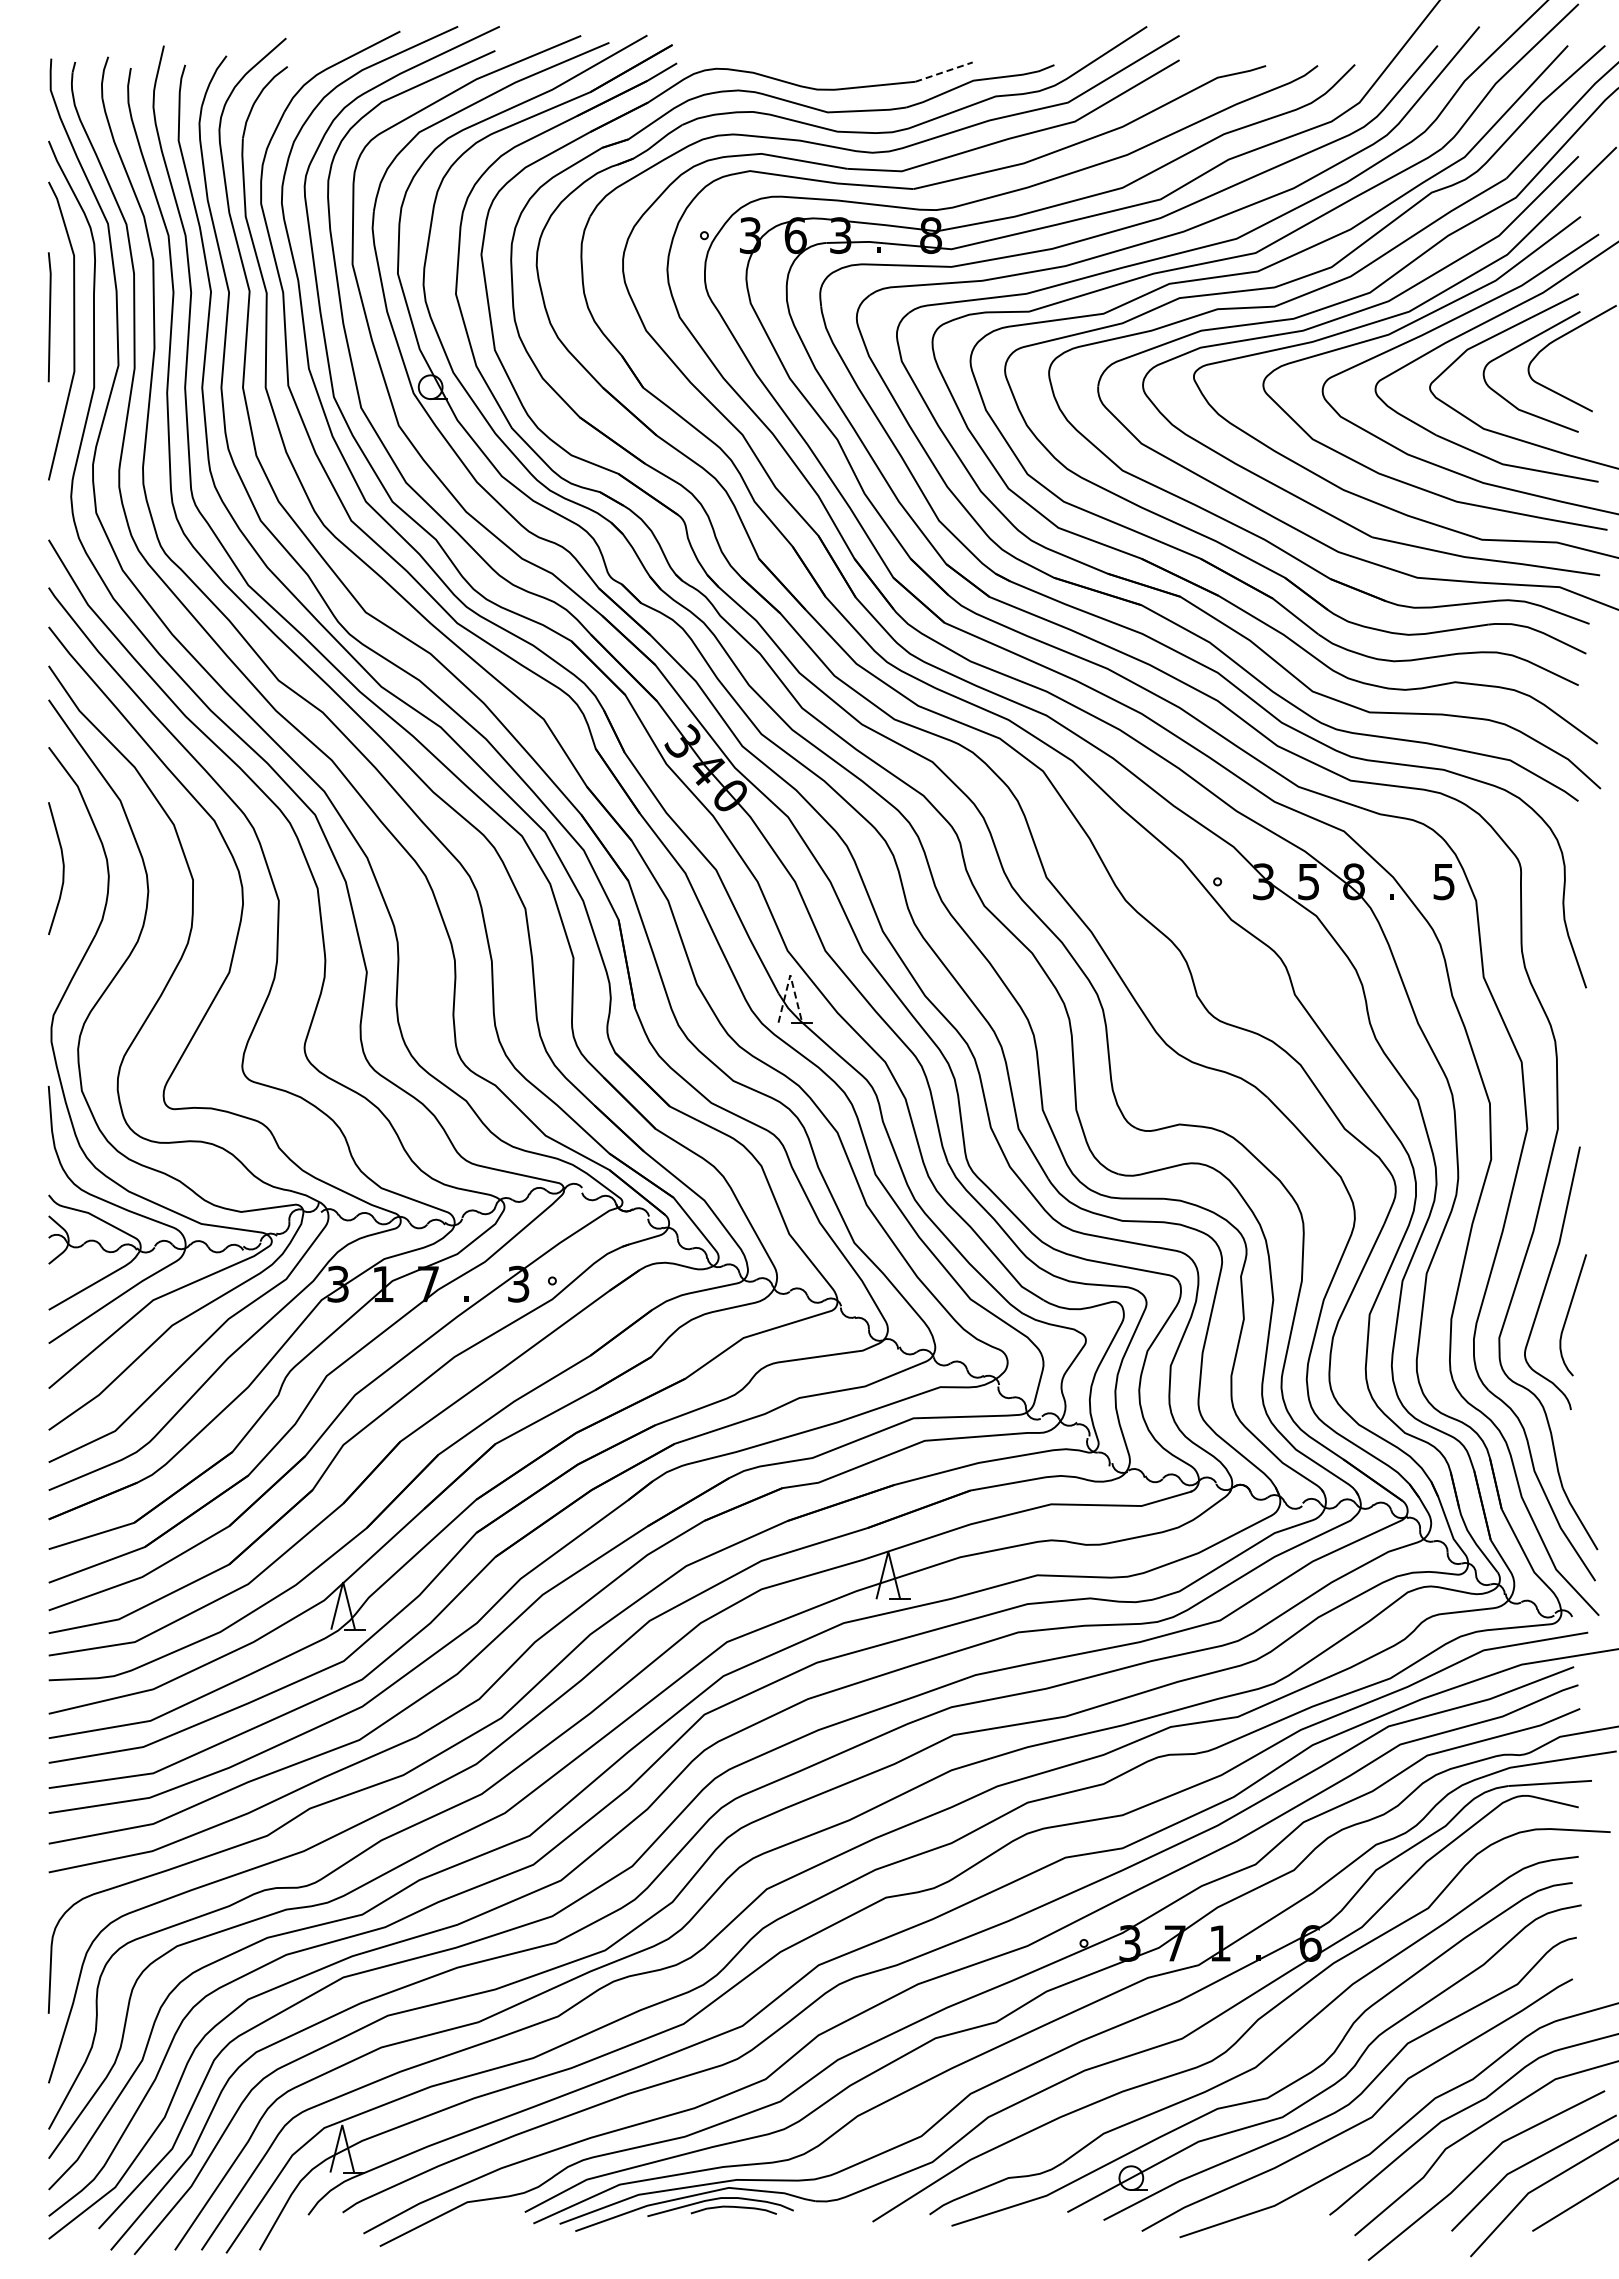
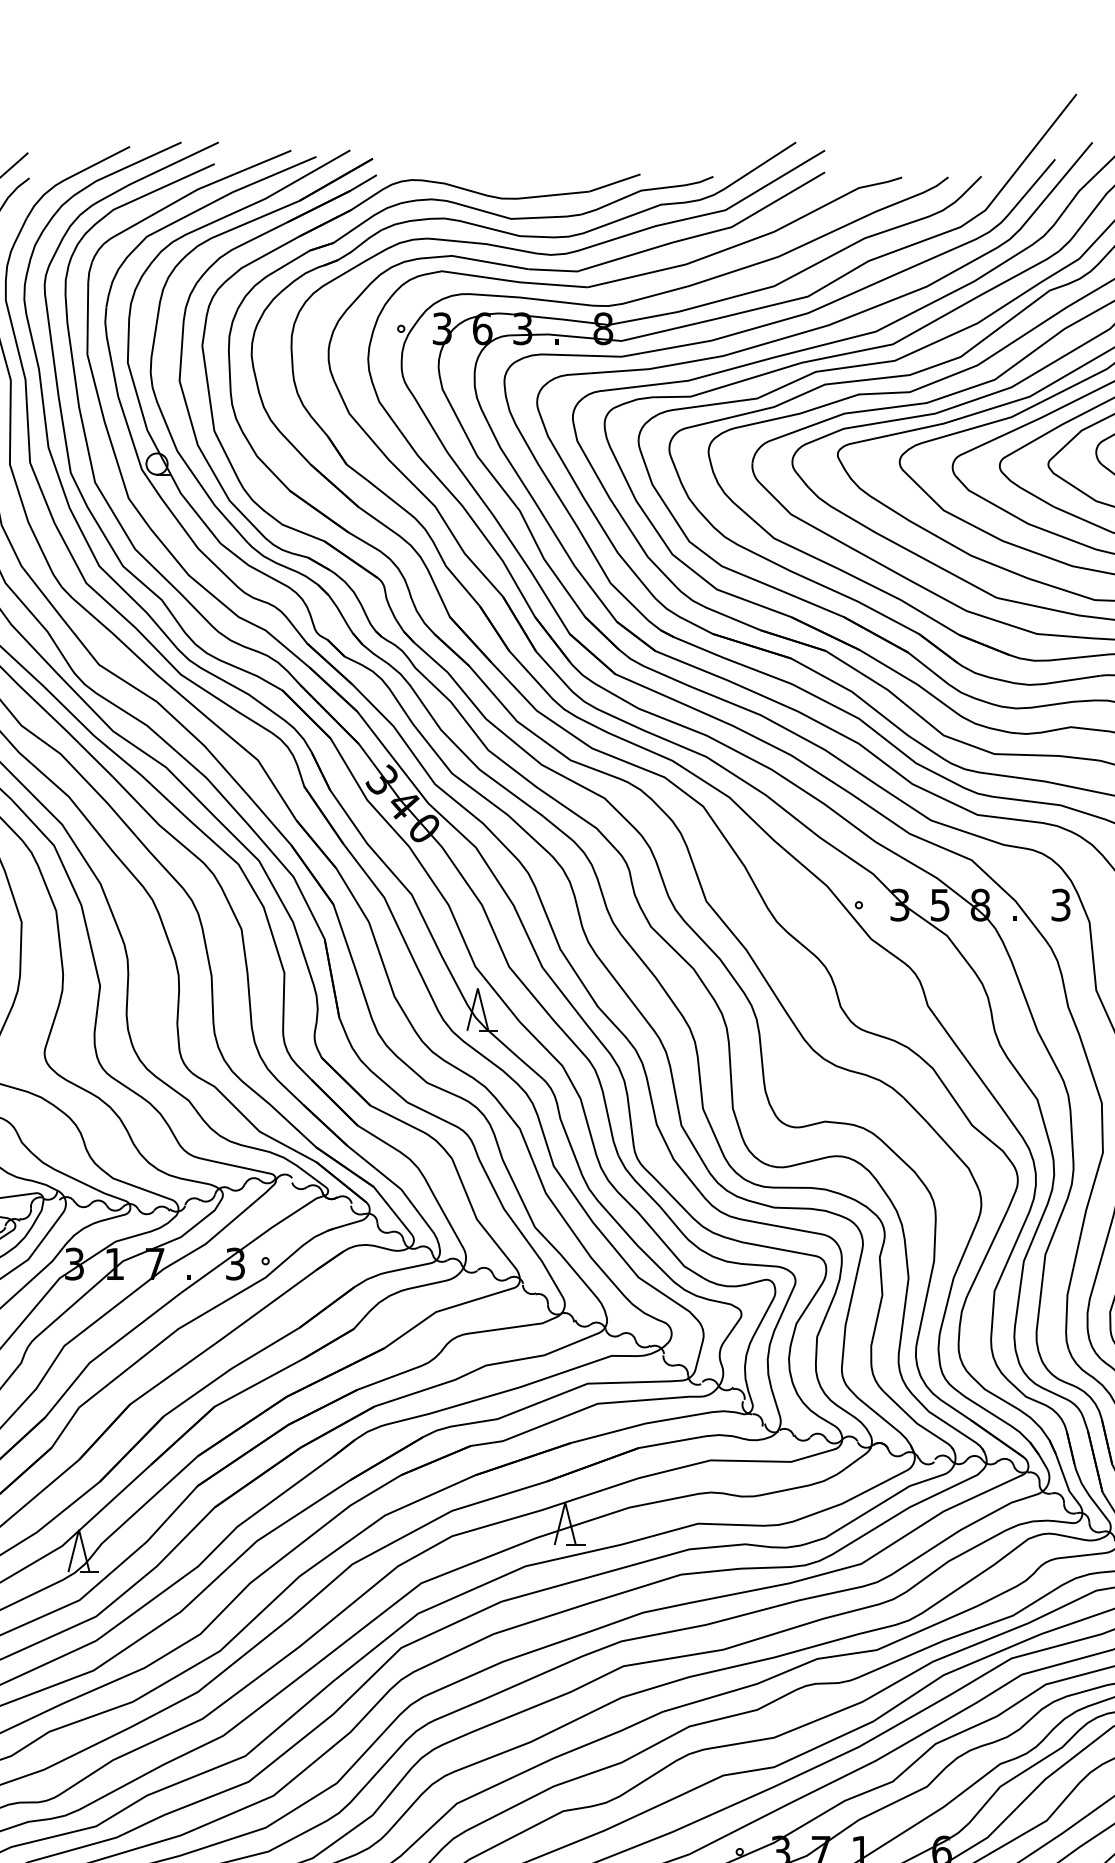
line: (944, 71) -> (615, 182), dashed -> solid
text: (1444, 881) -> (1061, 904), 5 -> 3
line: (790, 975) -> (477, 988), dashed -> solid

